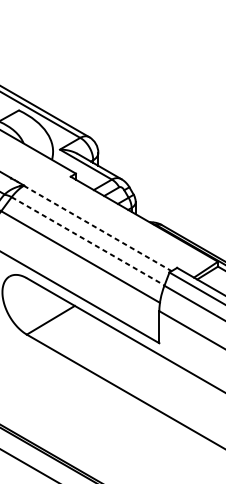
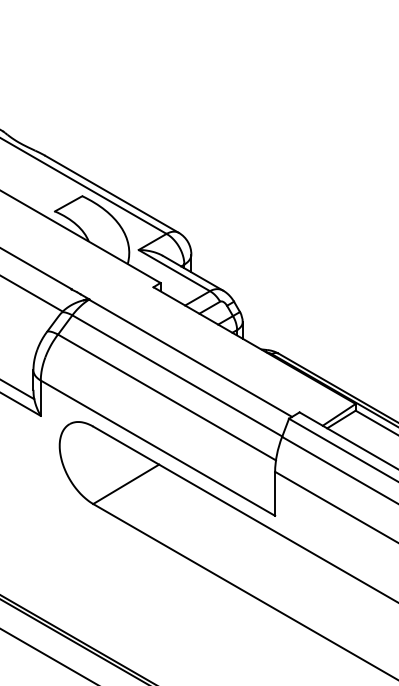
line: (98, 228) -> (191, 358), dashed -> solid
line: (88, 241) -> (177, 376), dashed -> solid

